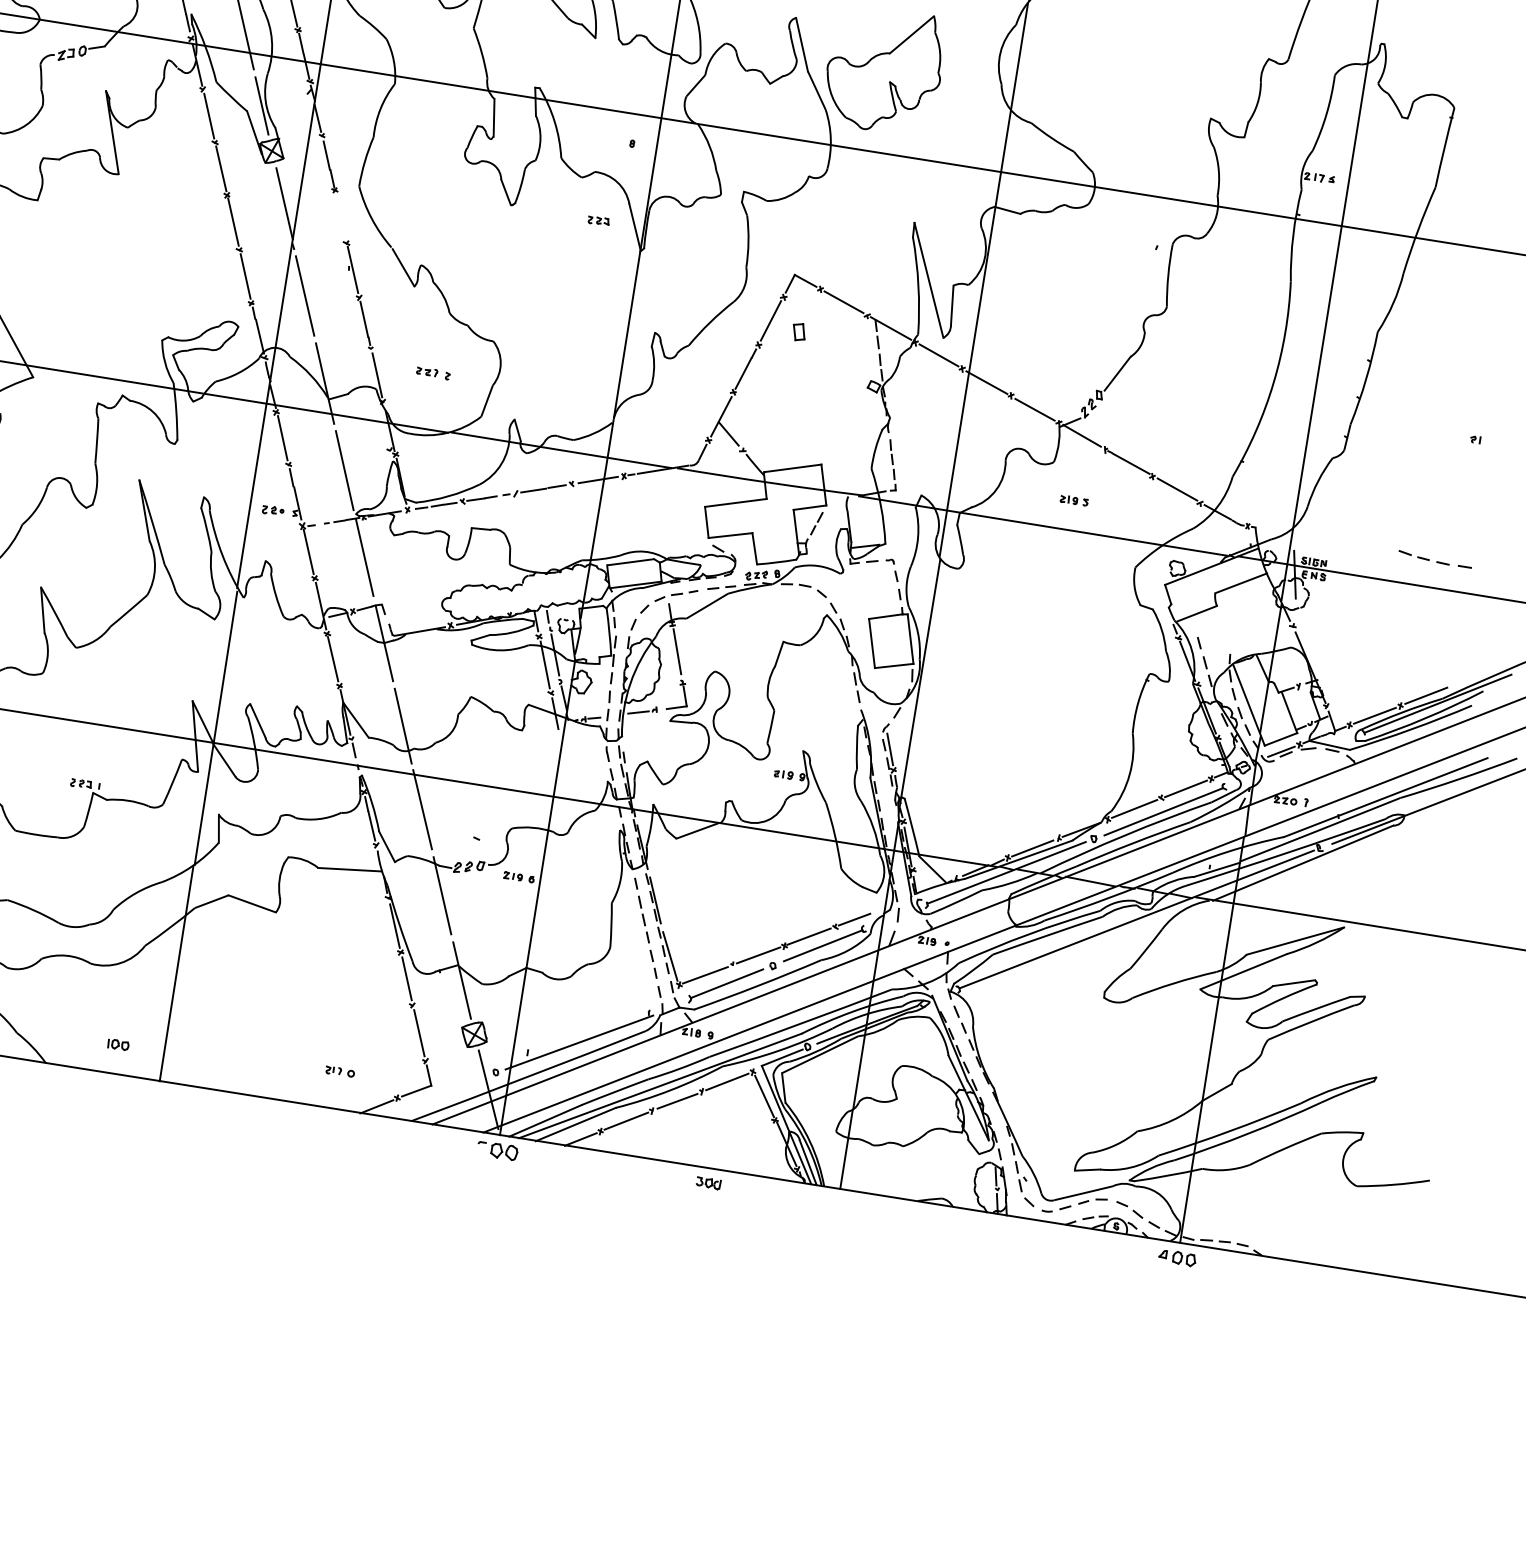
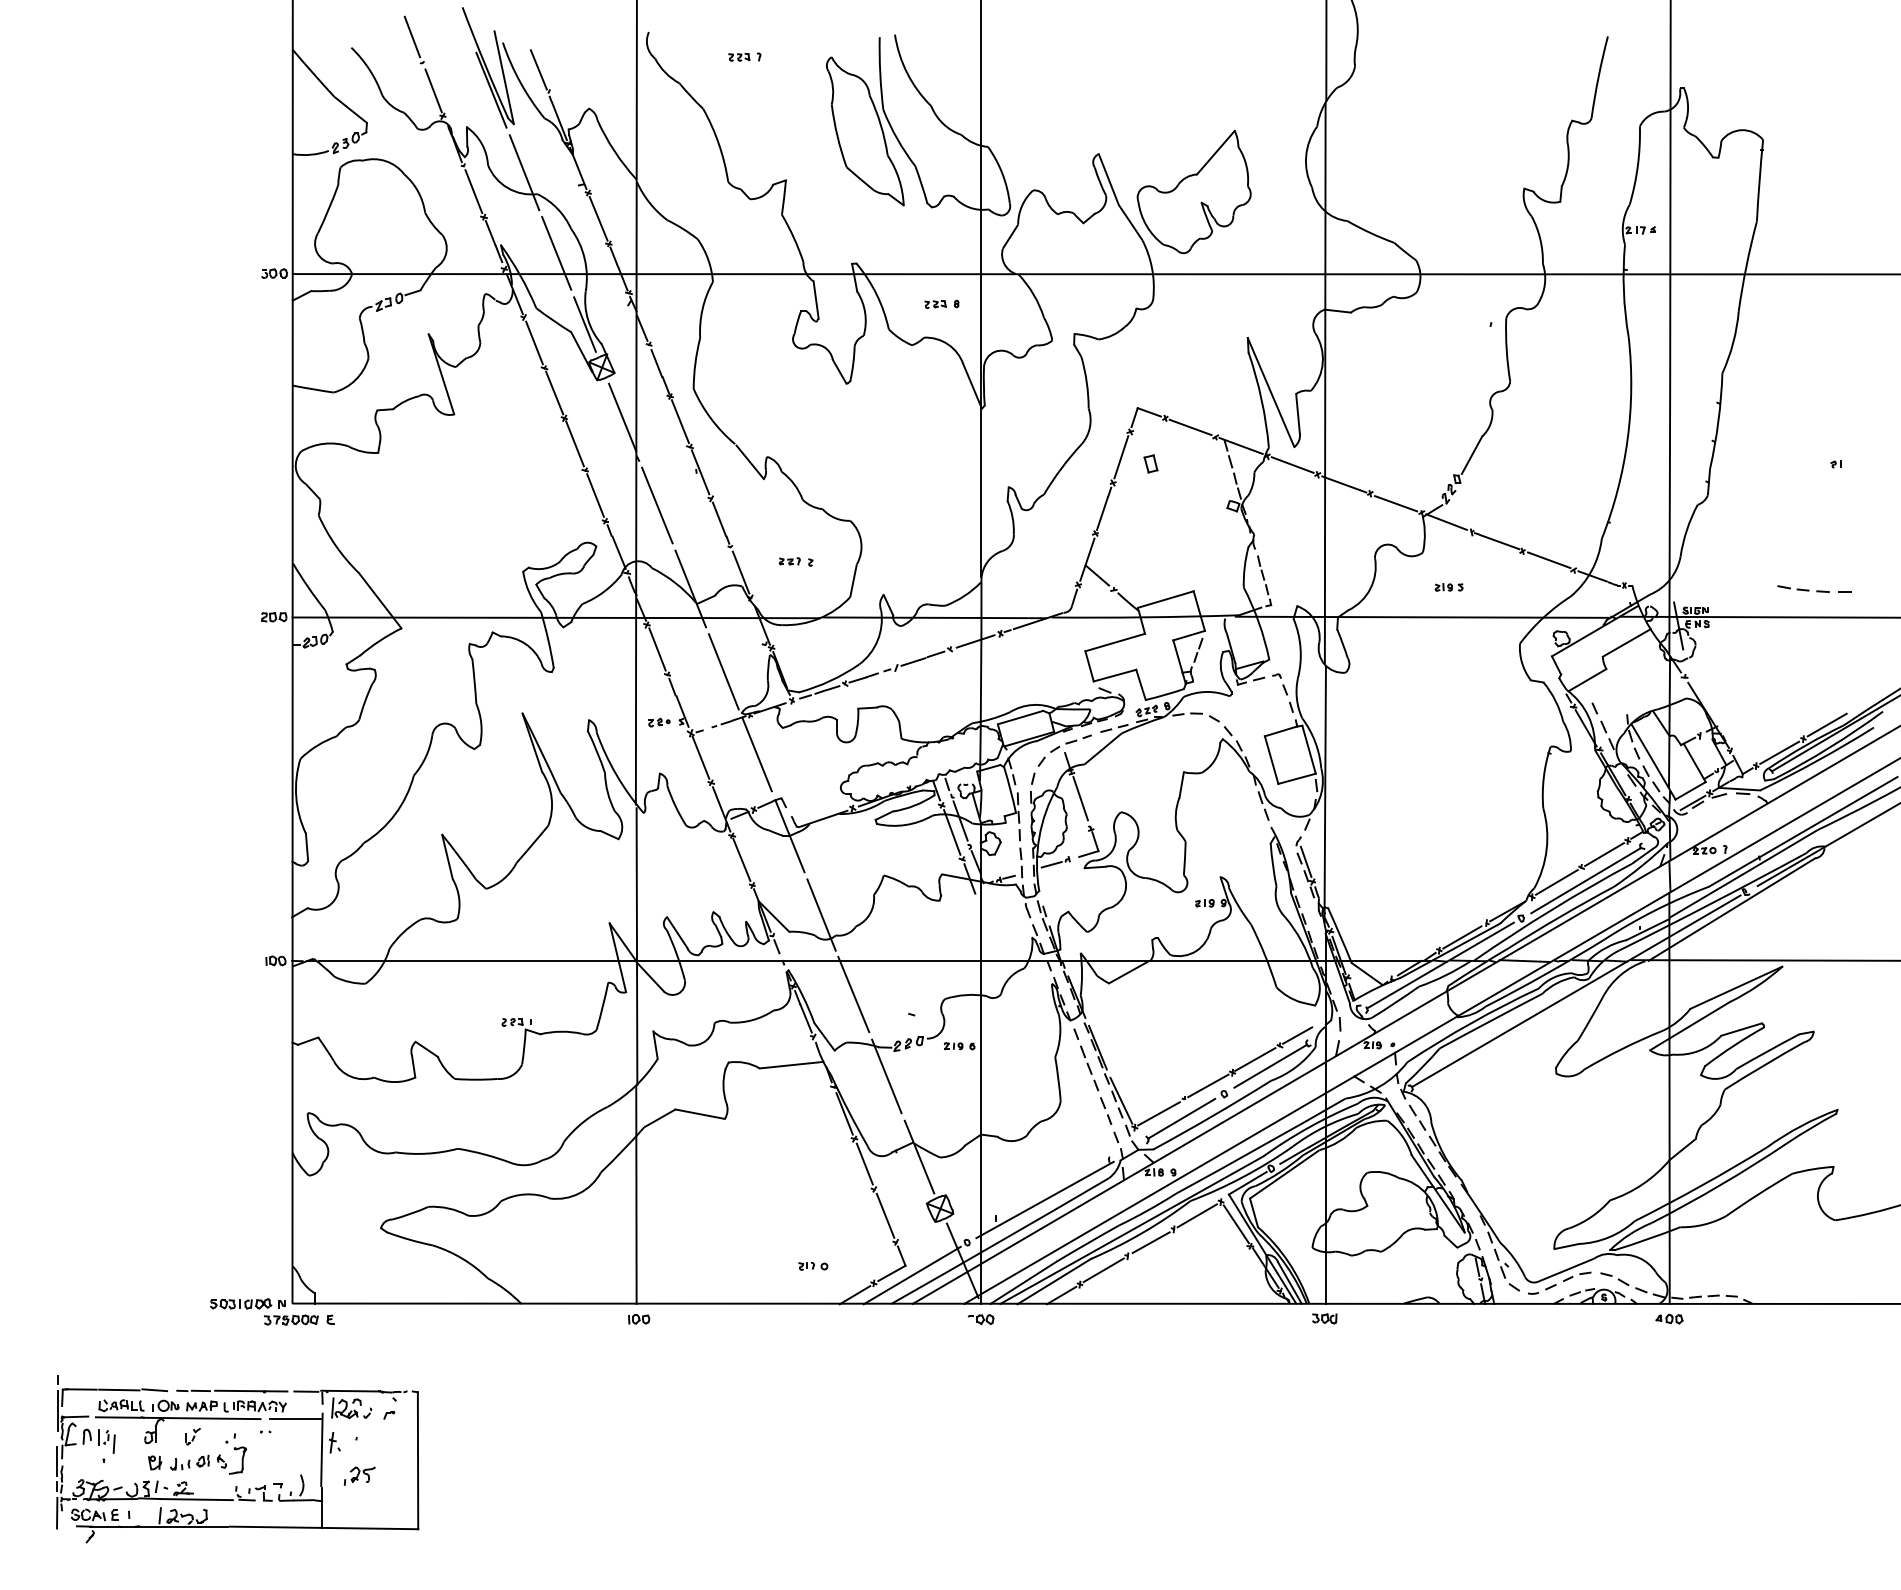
line: (340, 216) -> (679, 421), added
part: (598, 220) -> (935, 304), moved
part: (118, 1045) -> (639, 1319), moved
line: (435, 1096) -> (911, 1275), added
part: (496, 1150) -> (980, 1319), size x0.62
part: (708, 1182) -> (1324, 1318), moved
part: (1177, 1257) -> (1669, 1318), size x0.71

